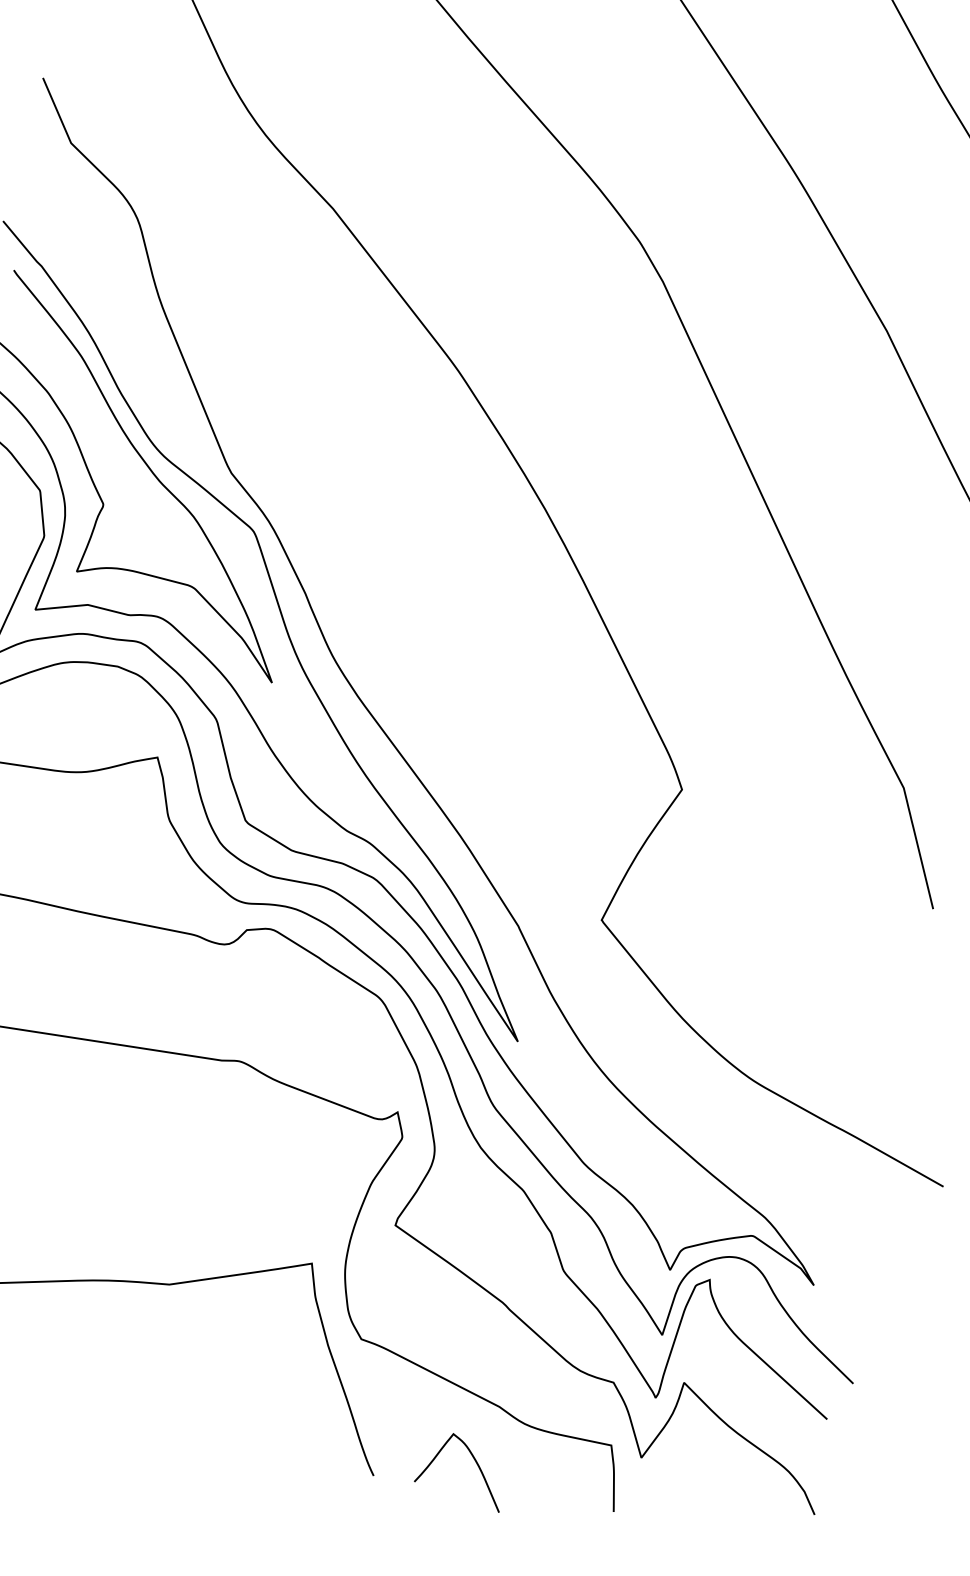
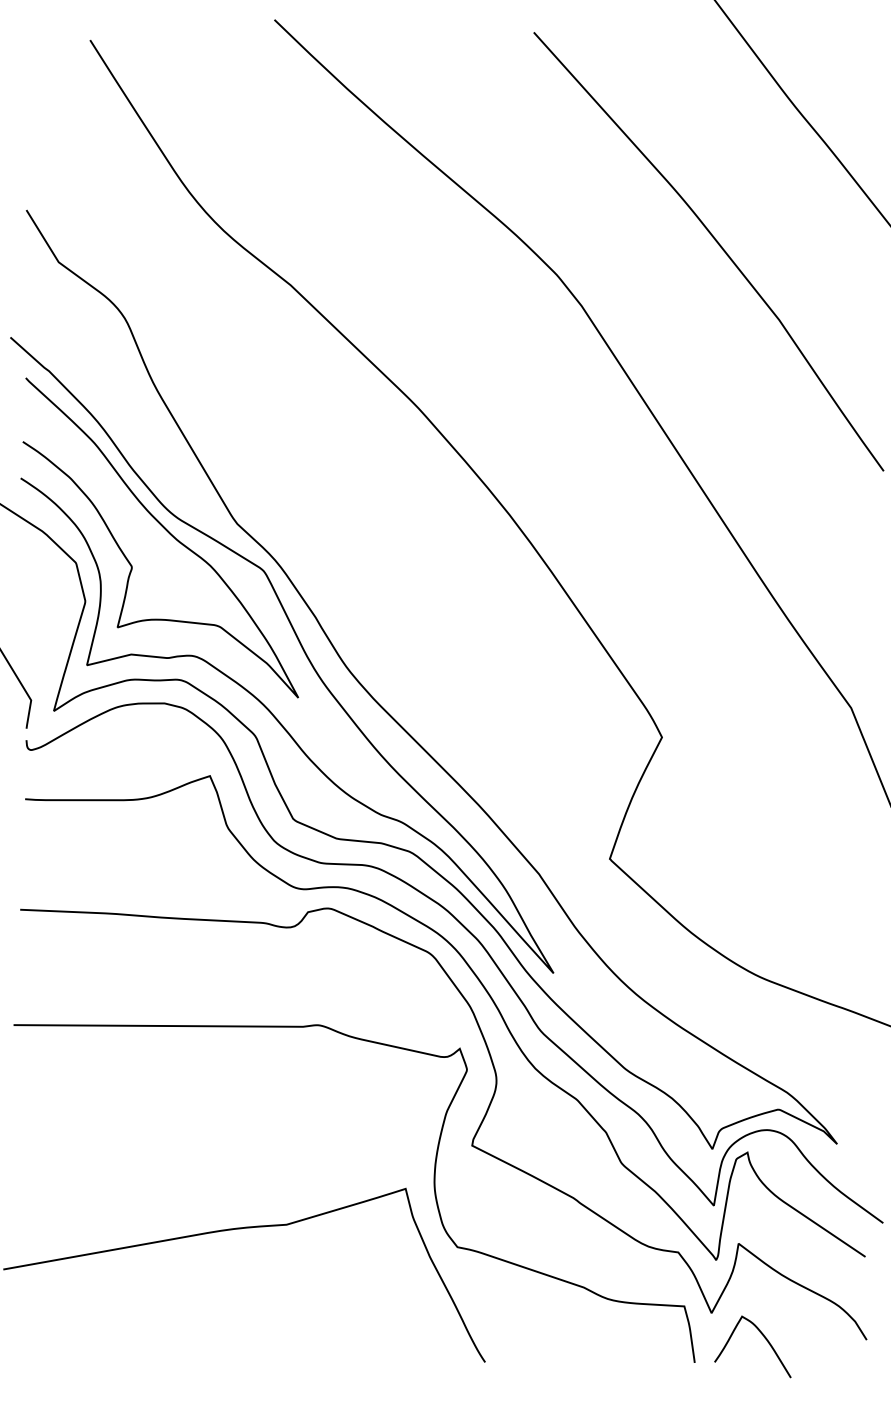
curve: (475, 1462) -> (764, 1338), moved

